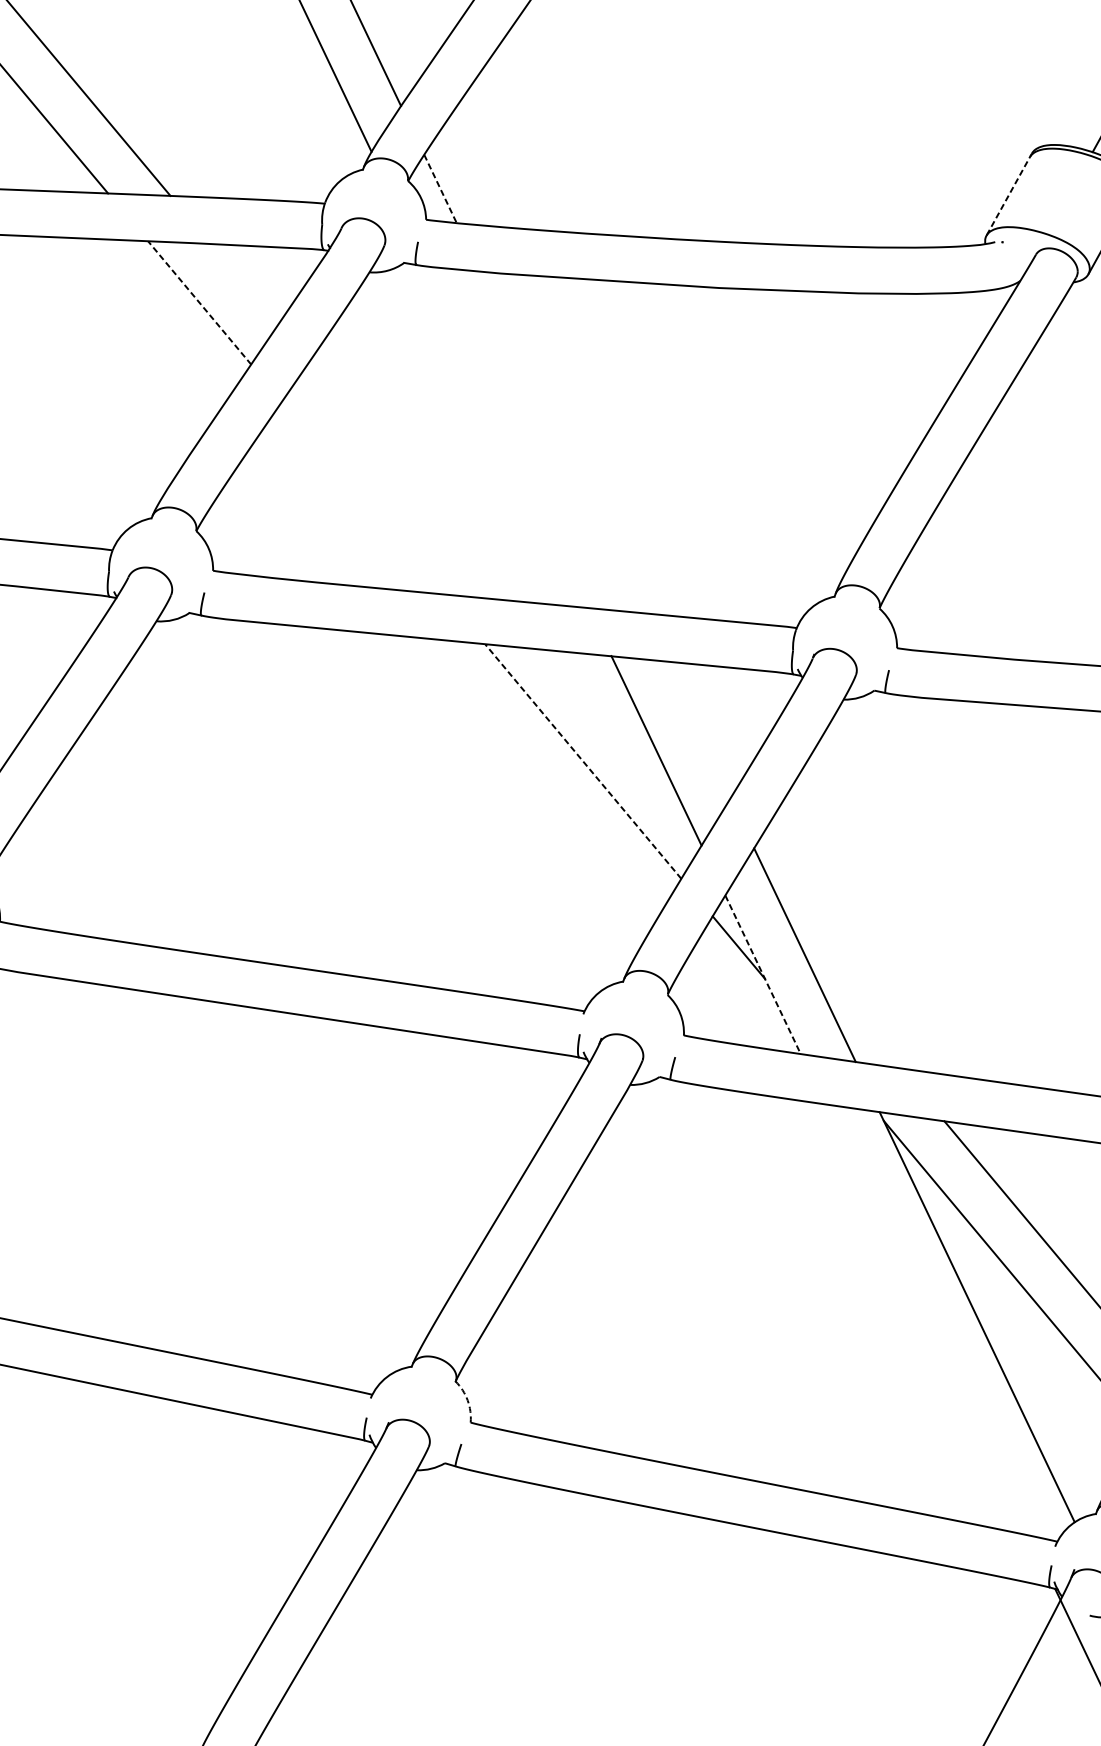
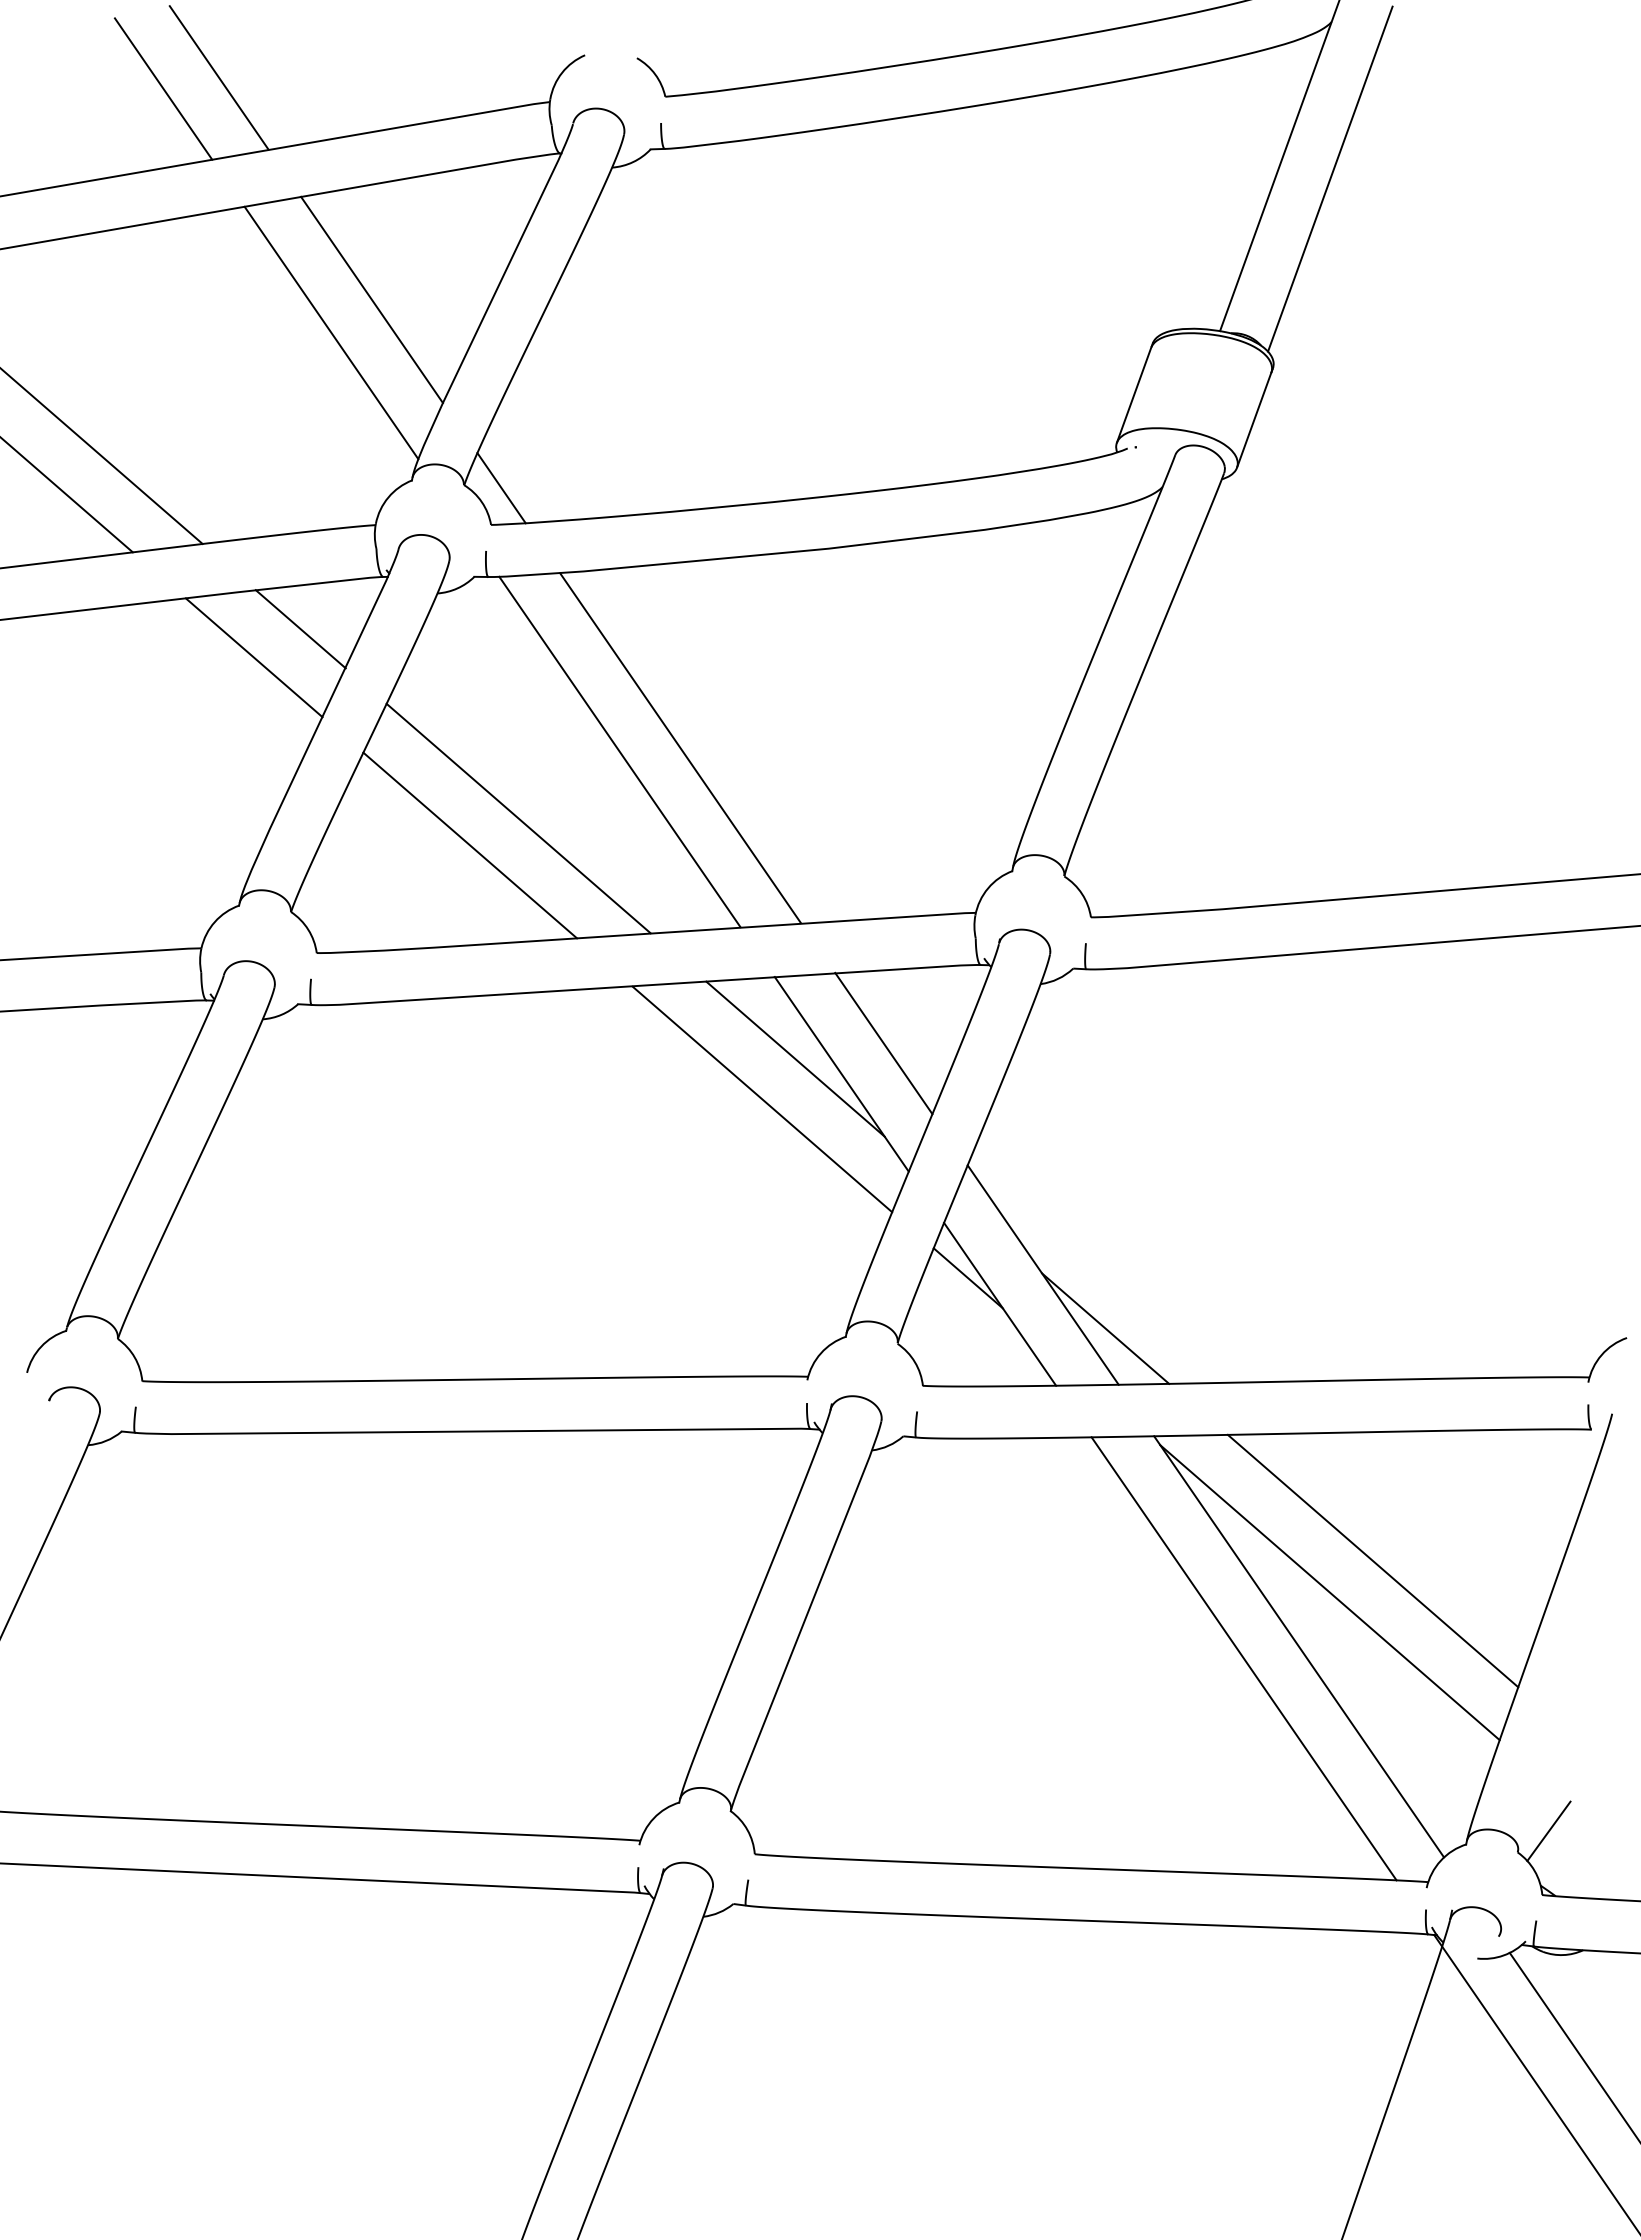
line: (440, 189) -> (501, 488), dashed -> solid
line: (1009, 193) -> (1134, 392), dashed -> solid
line: (244, 284) -> (300, 629), added
line: (200, 302) -> (254, 657), dashed -> solid
line: (506, 436) -> (619, 751), added
line: (560, 442) -> (680, 748), added
line: (408, 481) -> (518, 818), added
line: (363, 498) -> (470, 845), added
line: (697, 729) -> (883, 1043), added
line: (618, 730) -> (795, 1058), added
line: (583, 761) -> (762, 1099), dashed -> solid
line: (763, 975) -> (1000, 1304), dashed -> solid
line: (852, 1010) -> (1105, 1328), added
line: (926, 1319) -> (1243, 1658), added
arc: (467, 1400) -> (747, 1830), dashed -> solid

